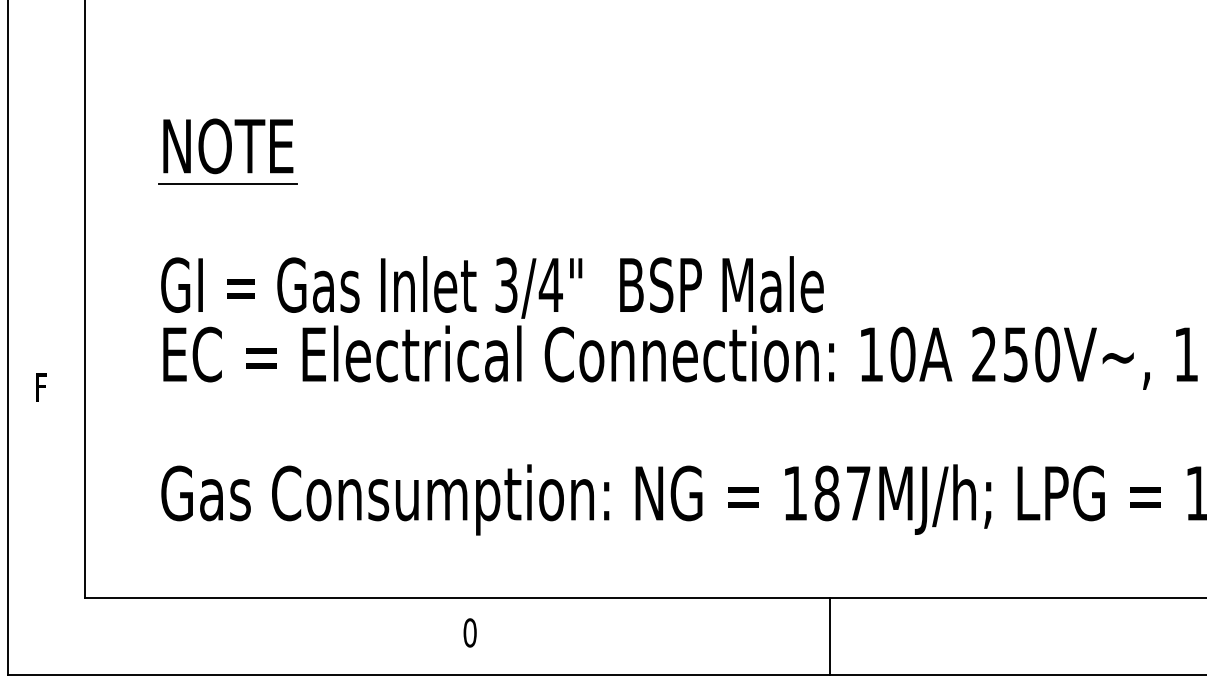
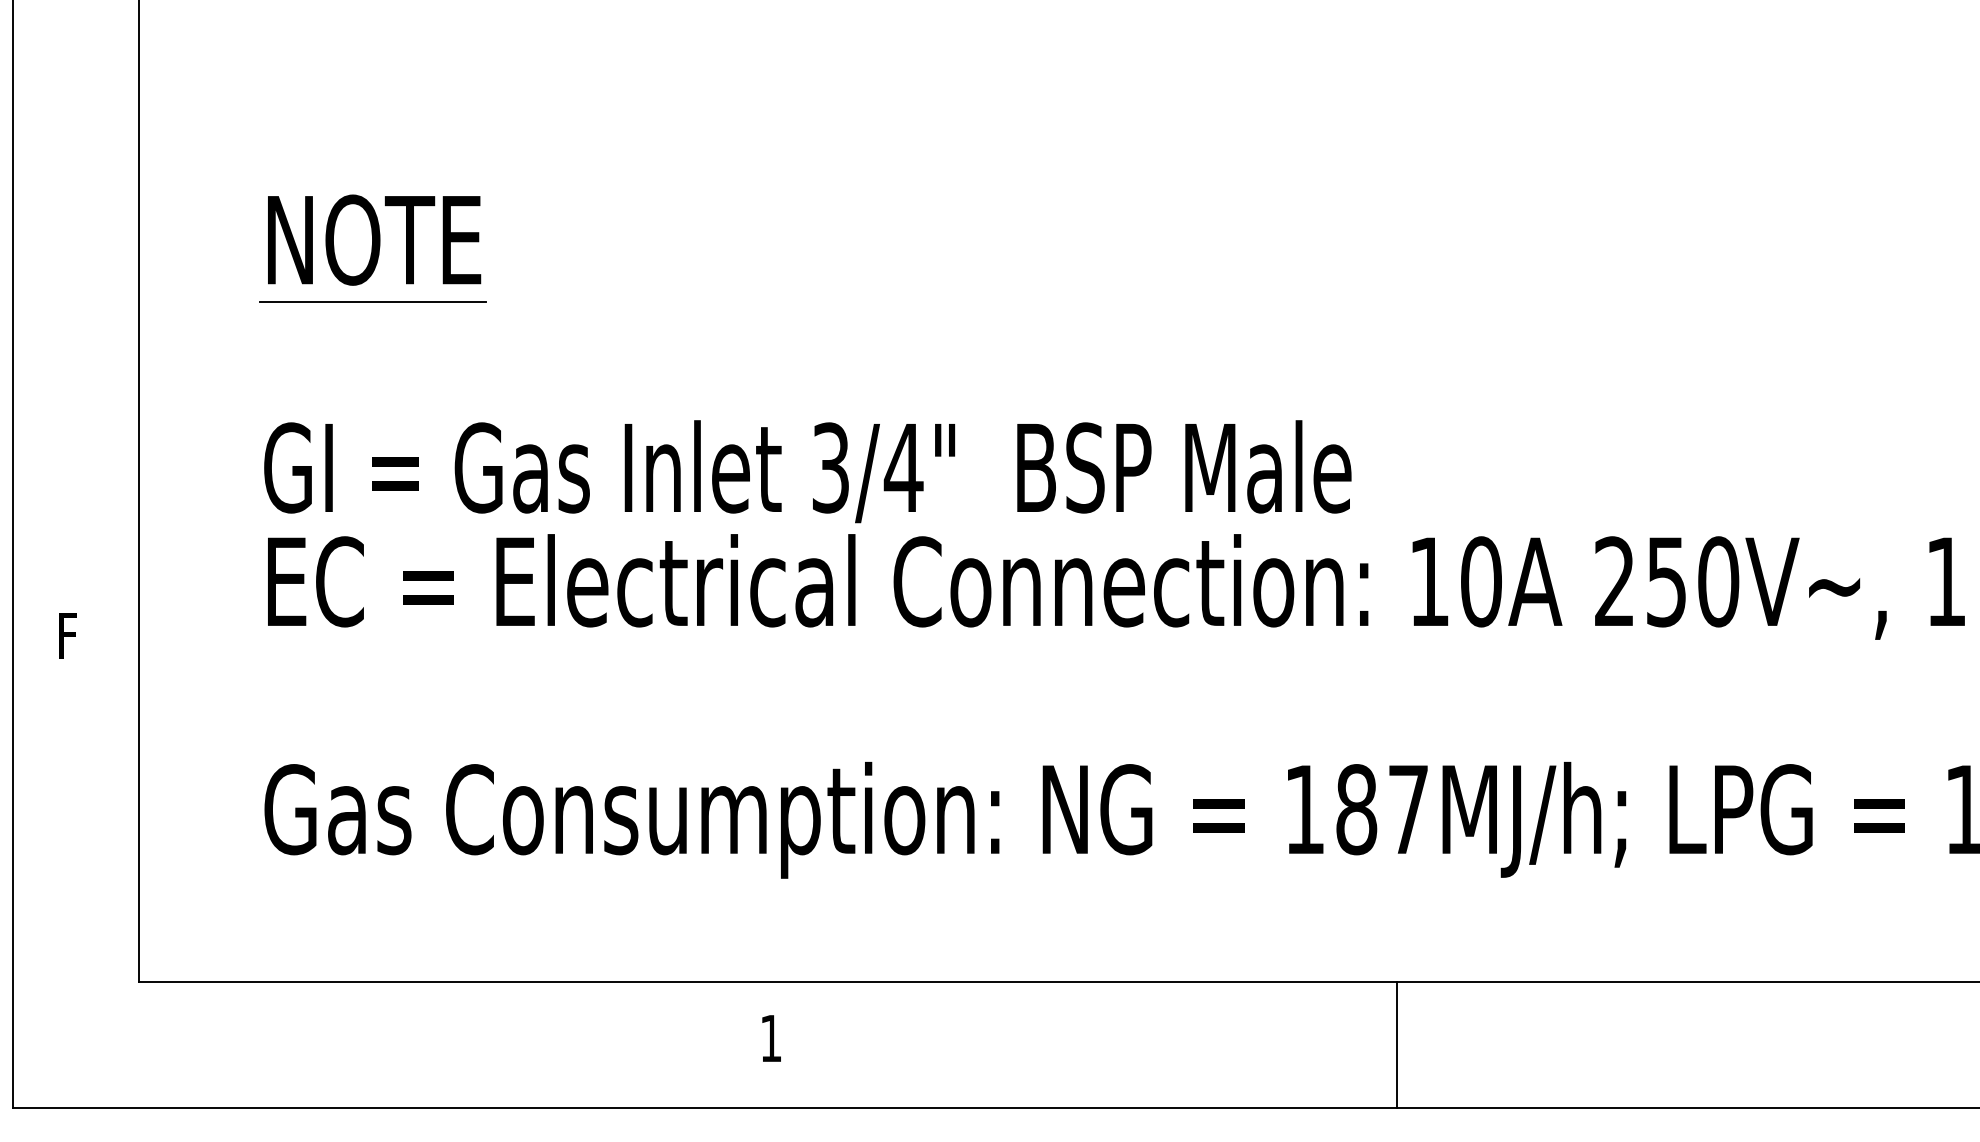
text: (469, 632) -> (770, 1037), 0 -> 1
line: (829, 636) -> (1396, 1044), moved

